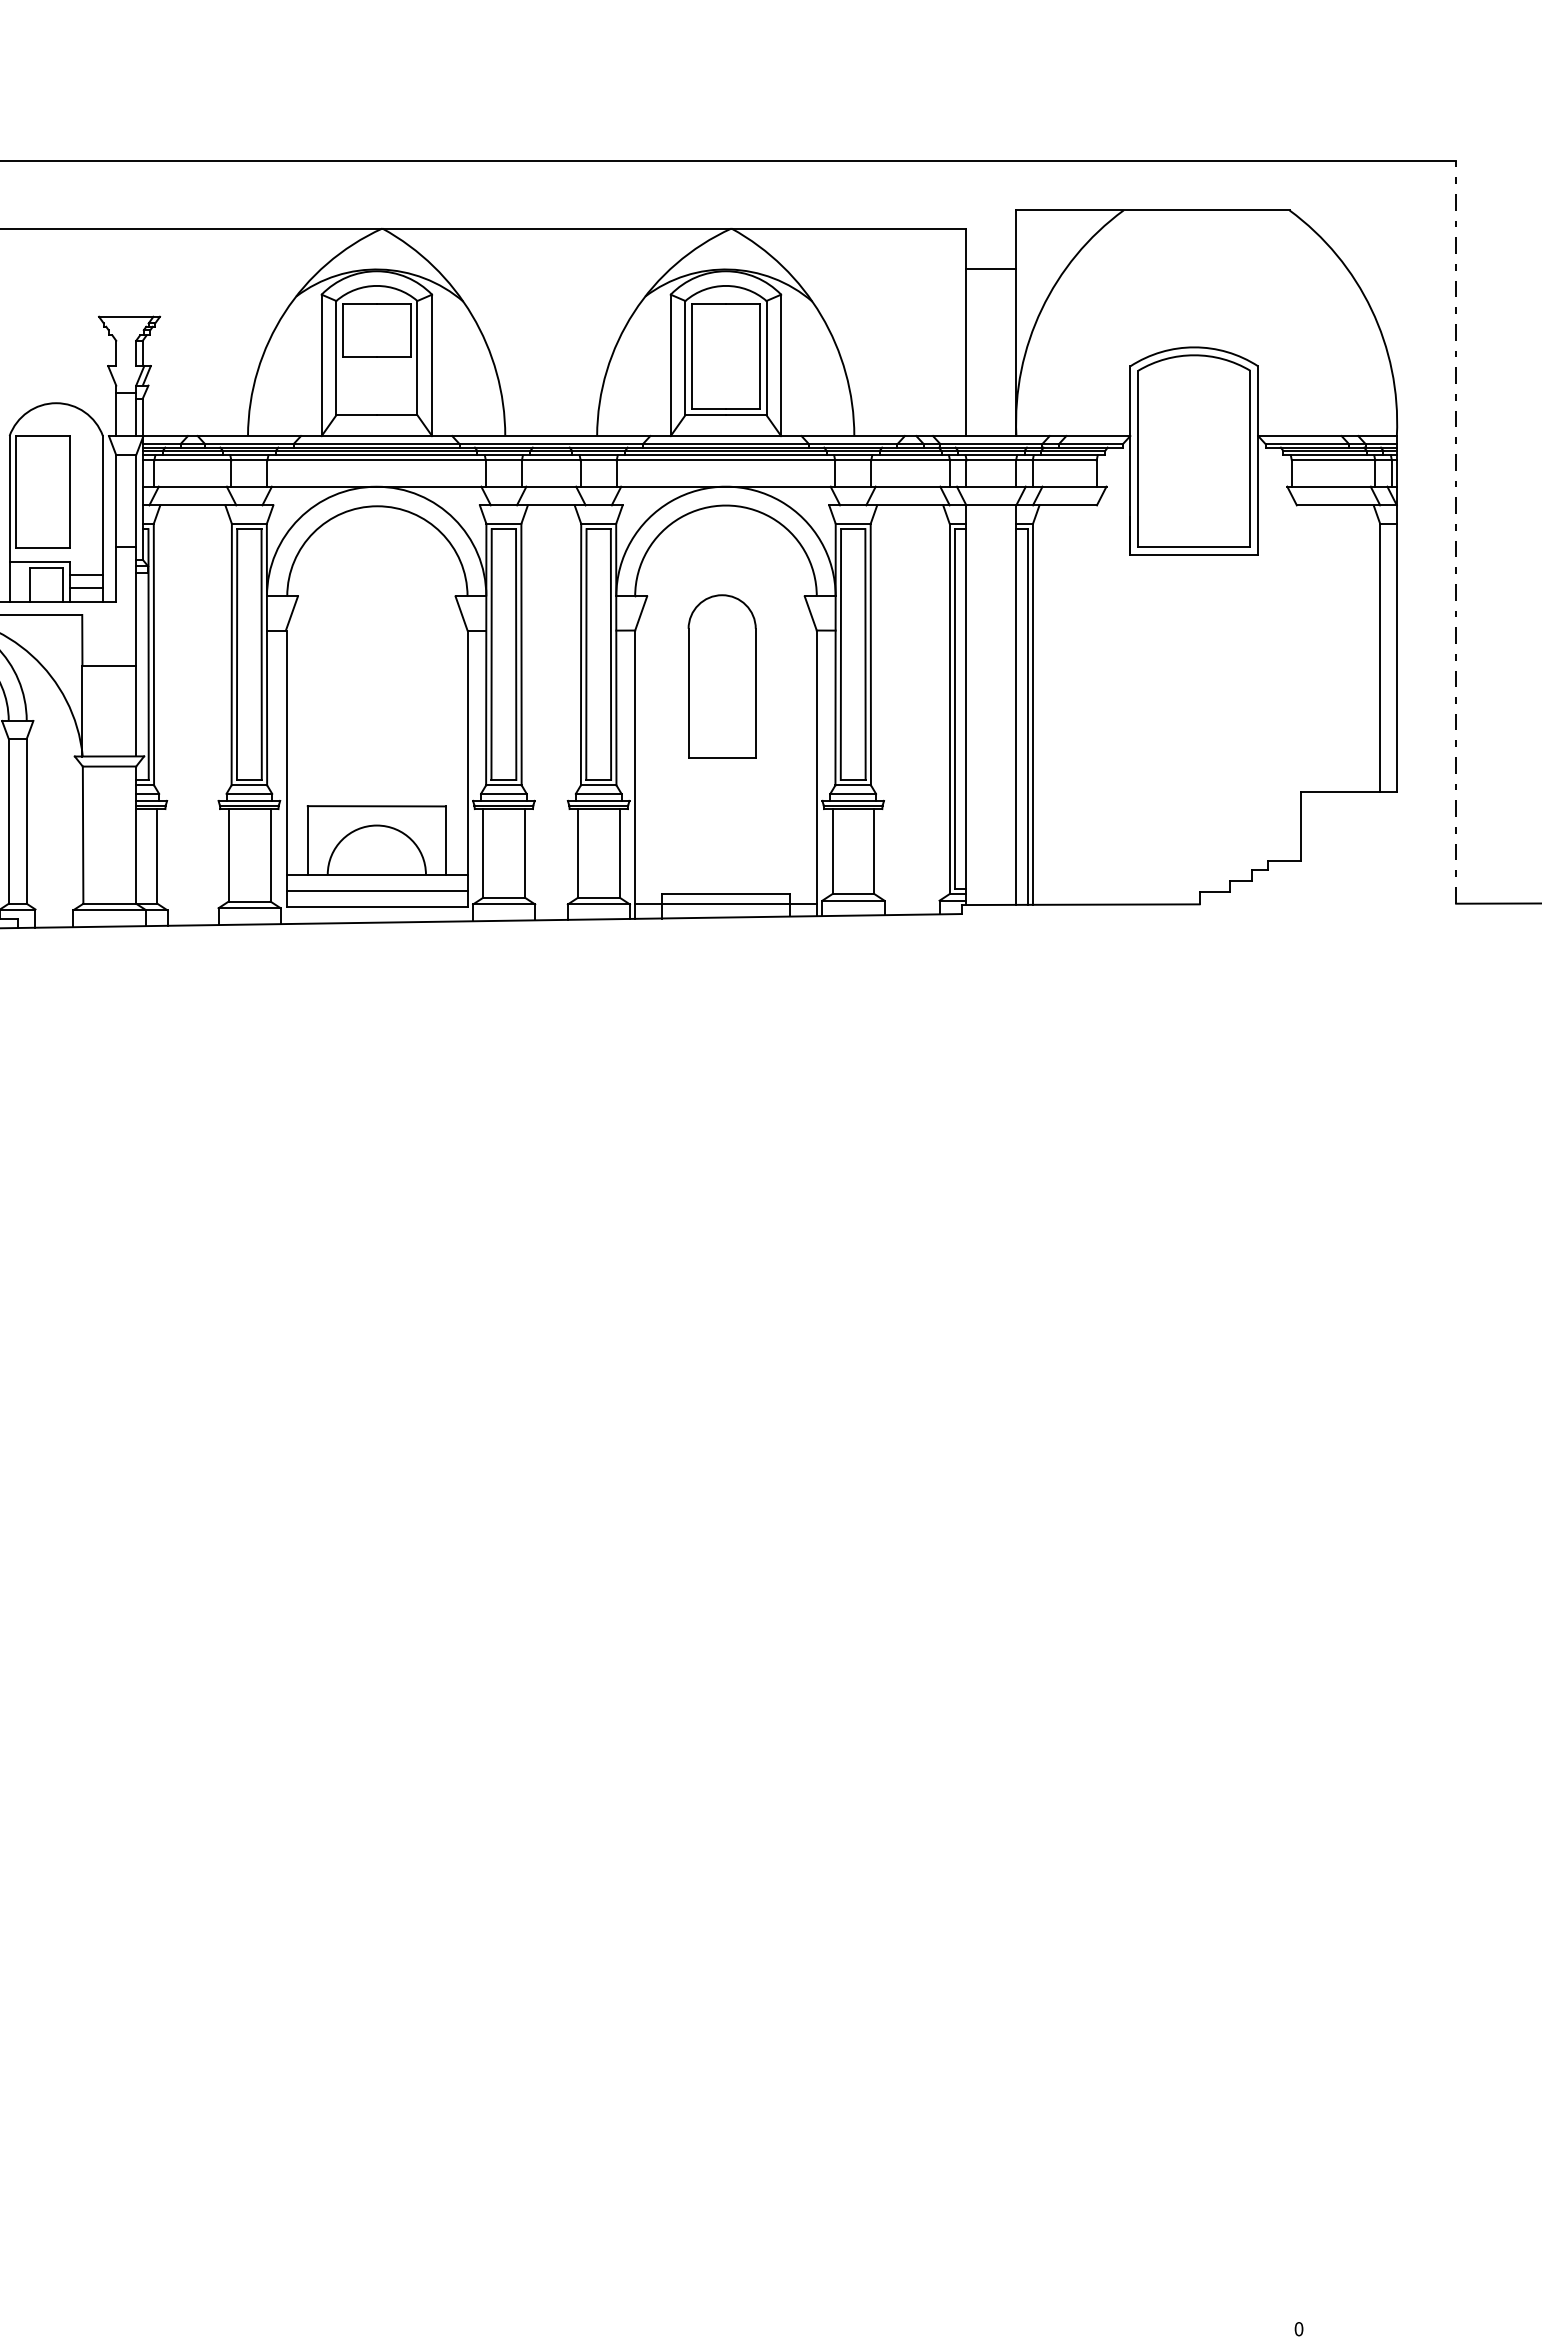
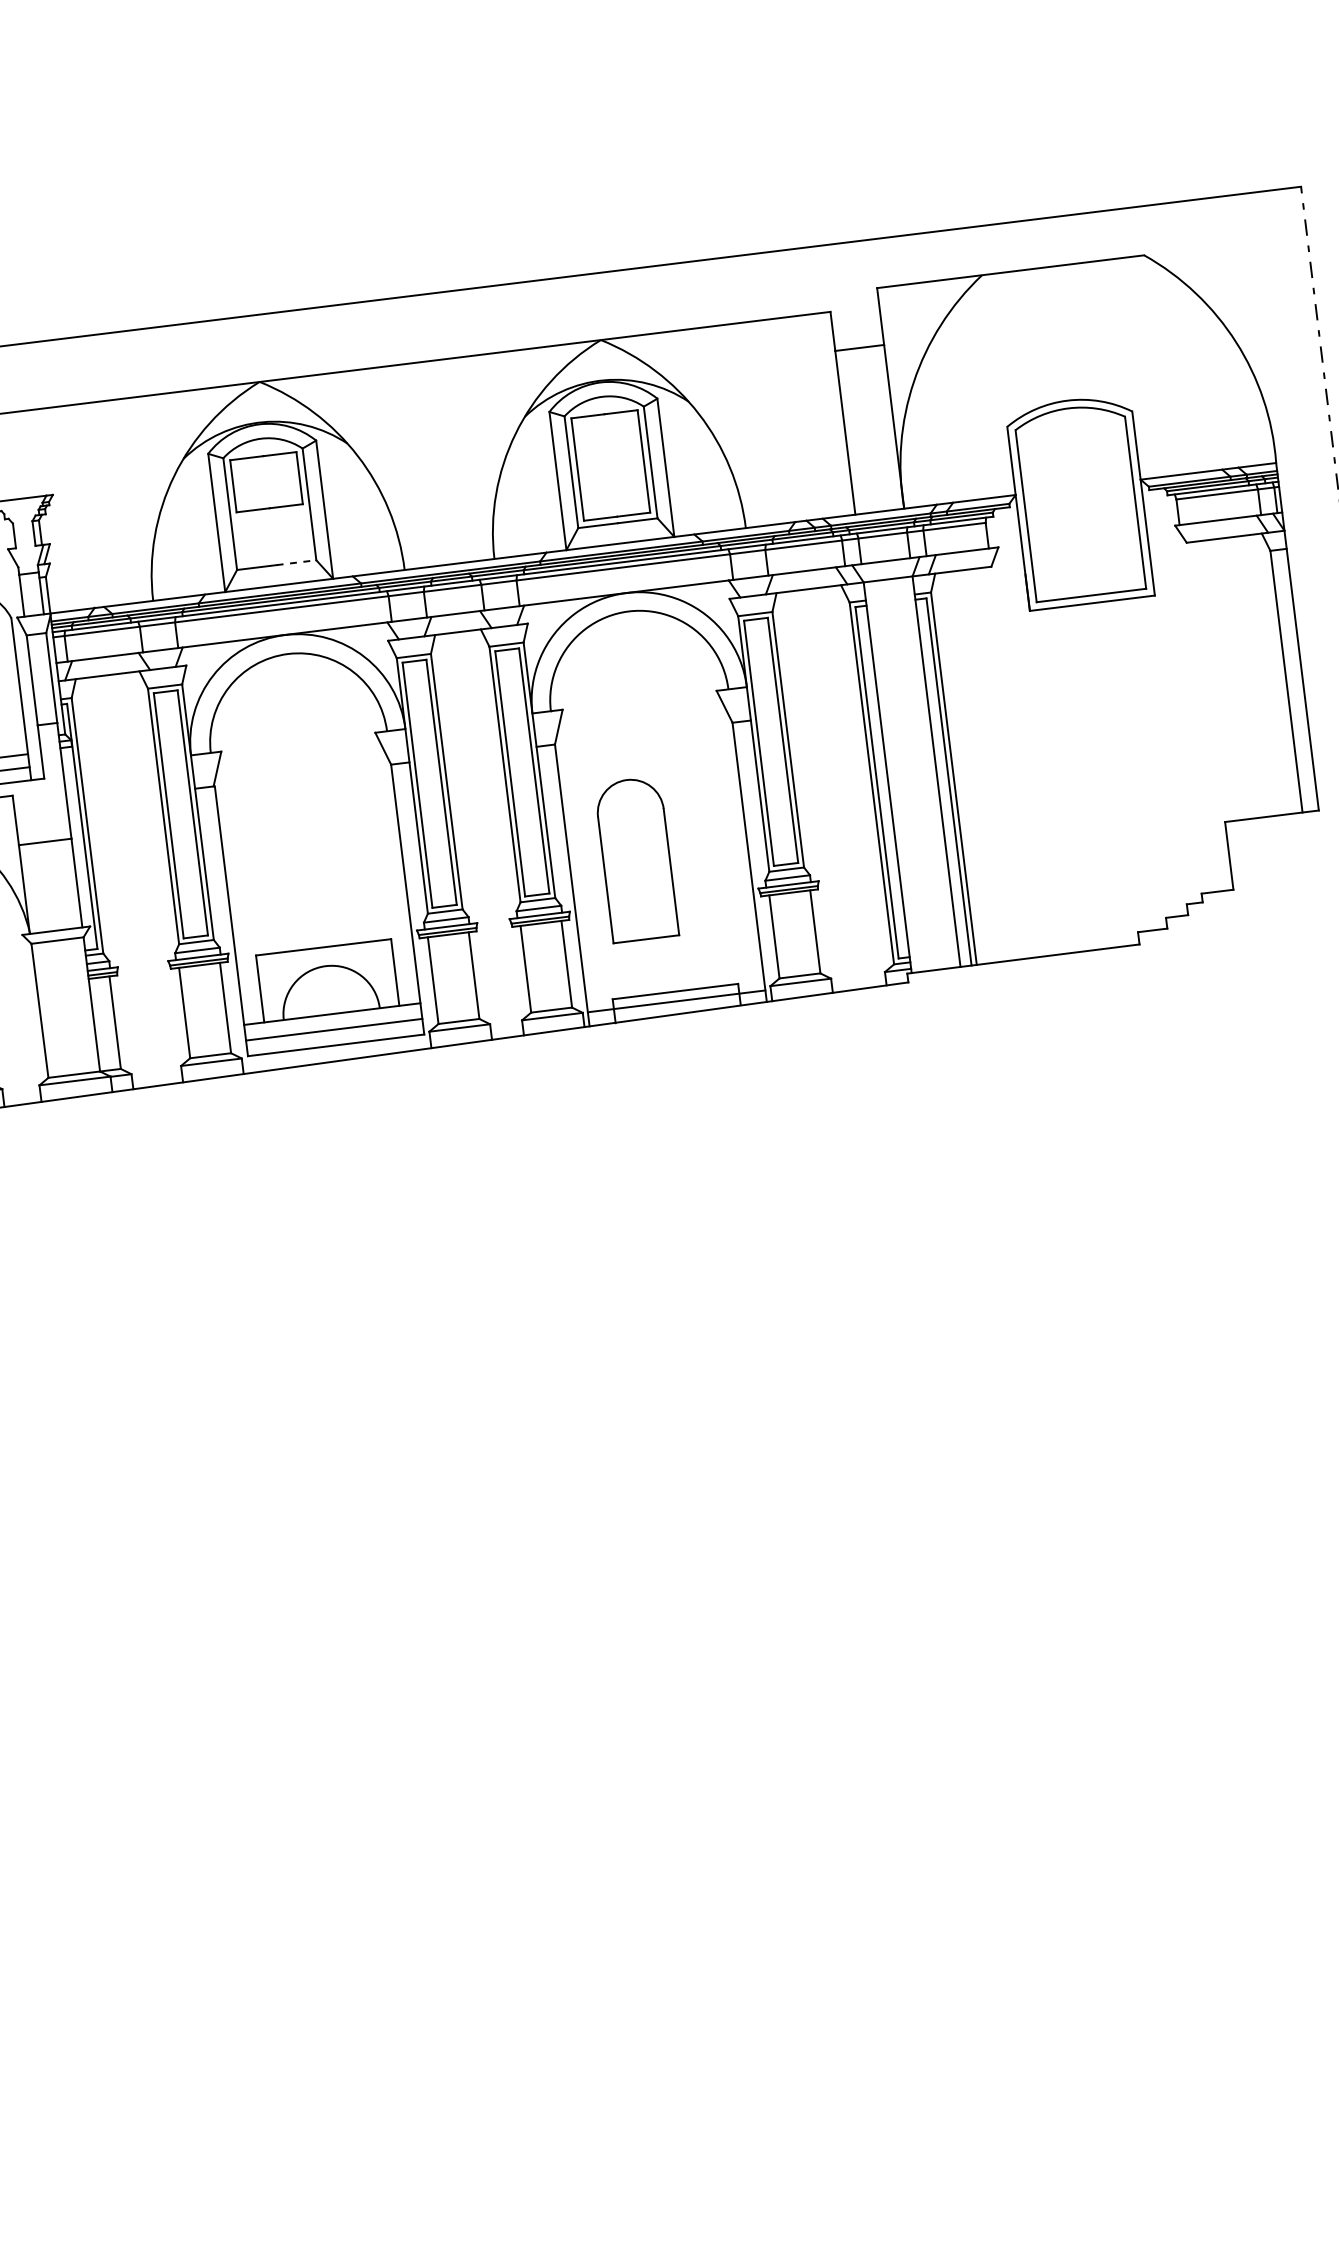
line: (397, 415) -> (296, 562), solid -> dashed
part: (721, 676) -> (635, 859), moved

